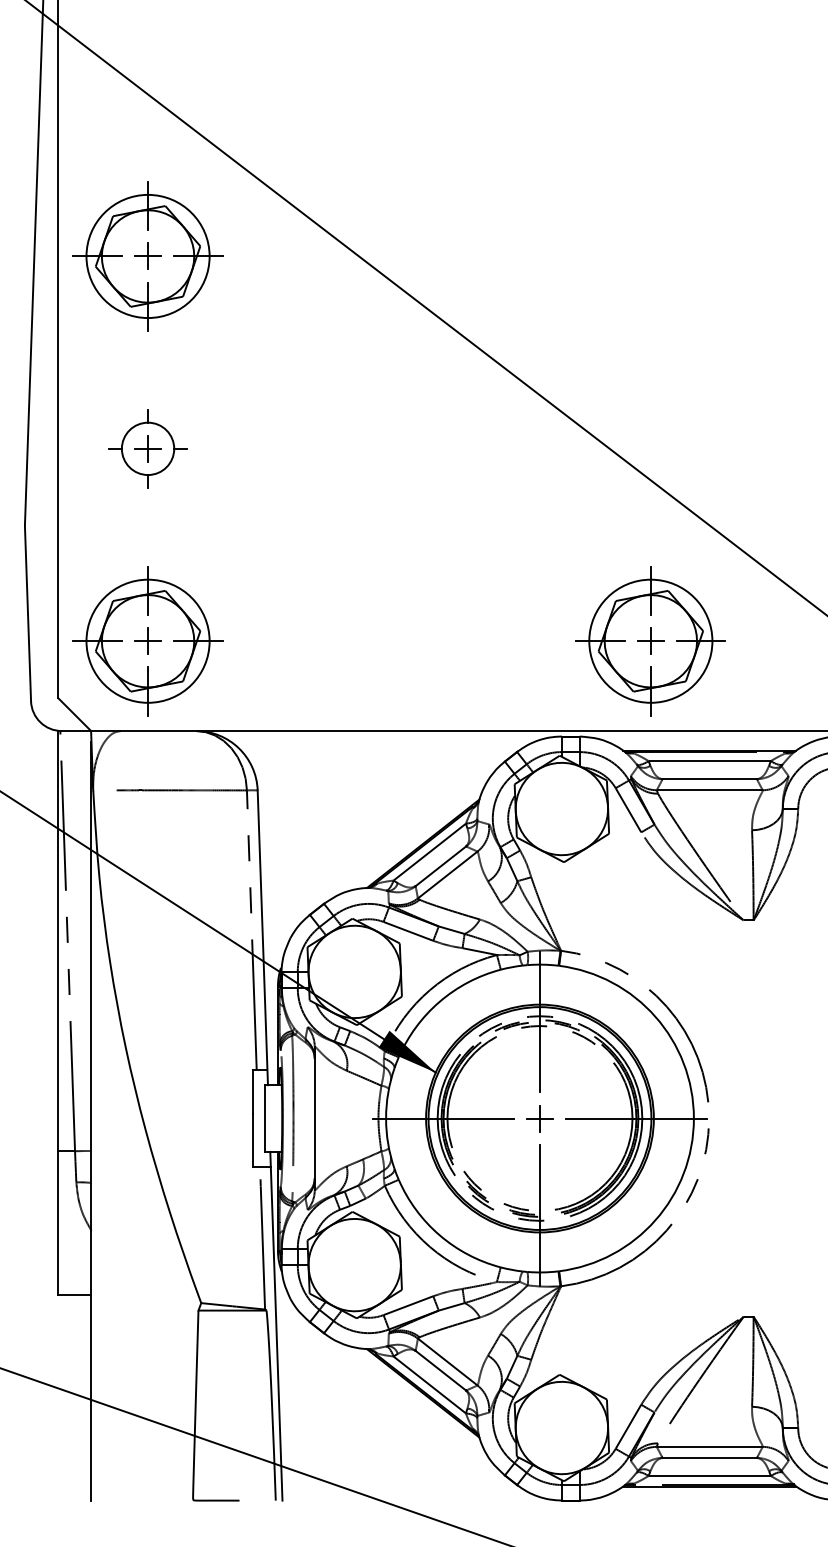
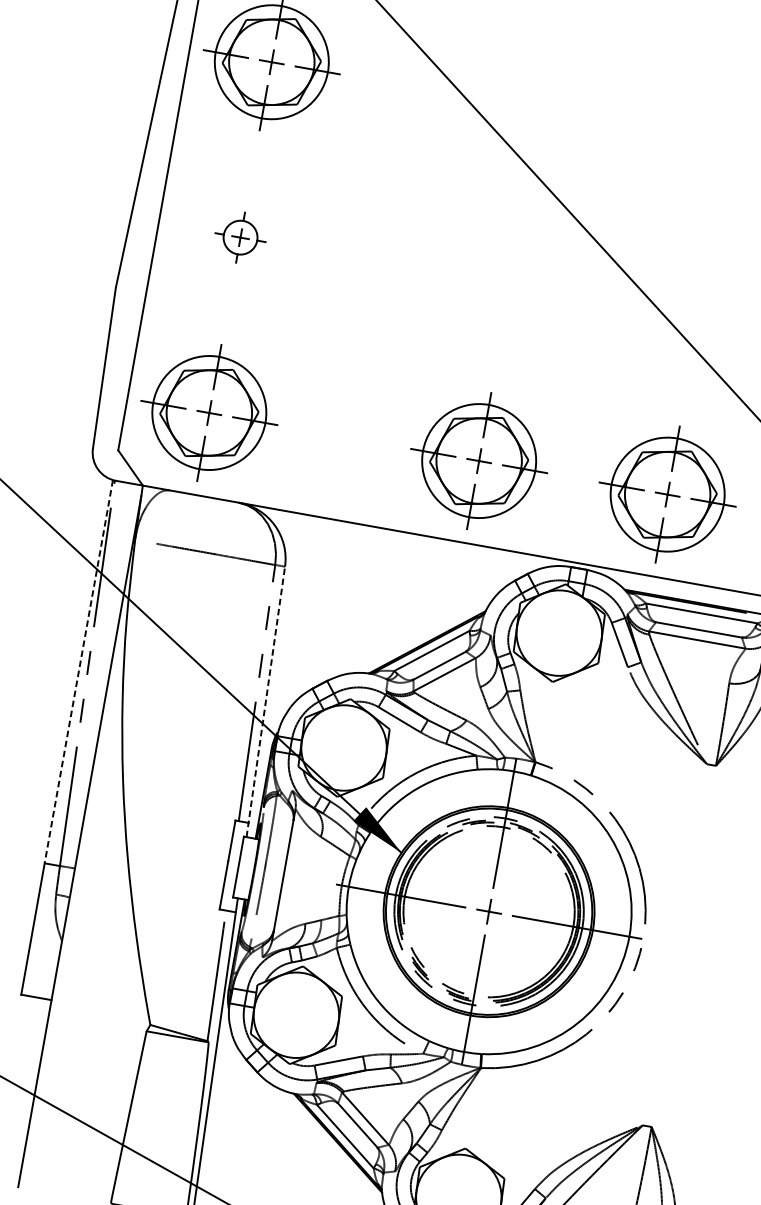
part: (147, 448) -> (240, 237), size x0.7
part: (443, 641) -> (478, 461), added
line: (262, 937) -> (265, 701), solid -> dashed
line: (58, 941) -> (78, 672), solid -> dashed

